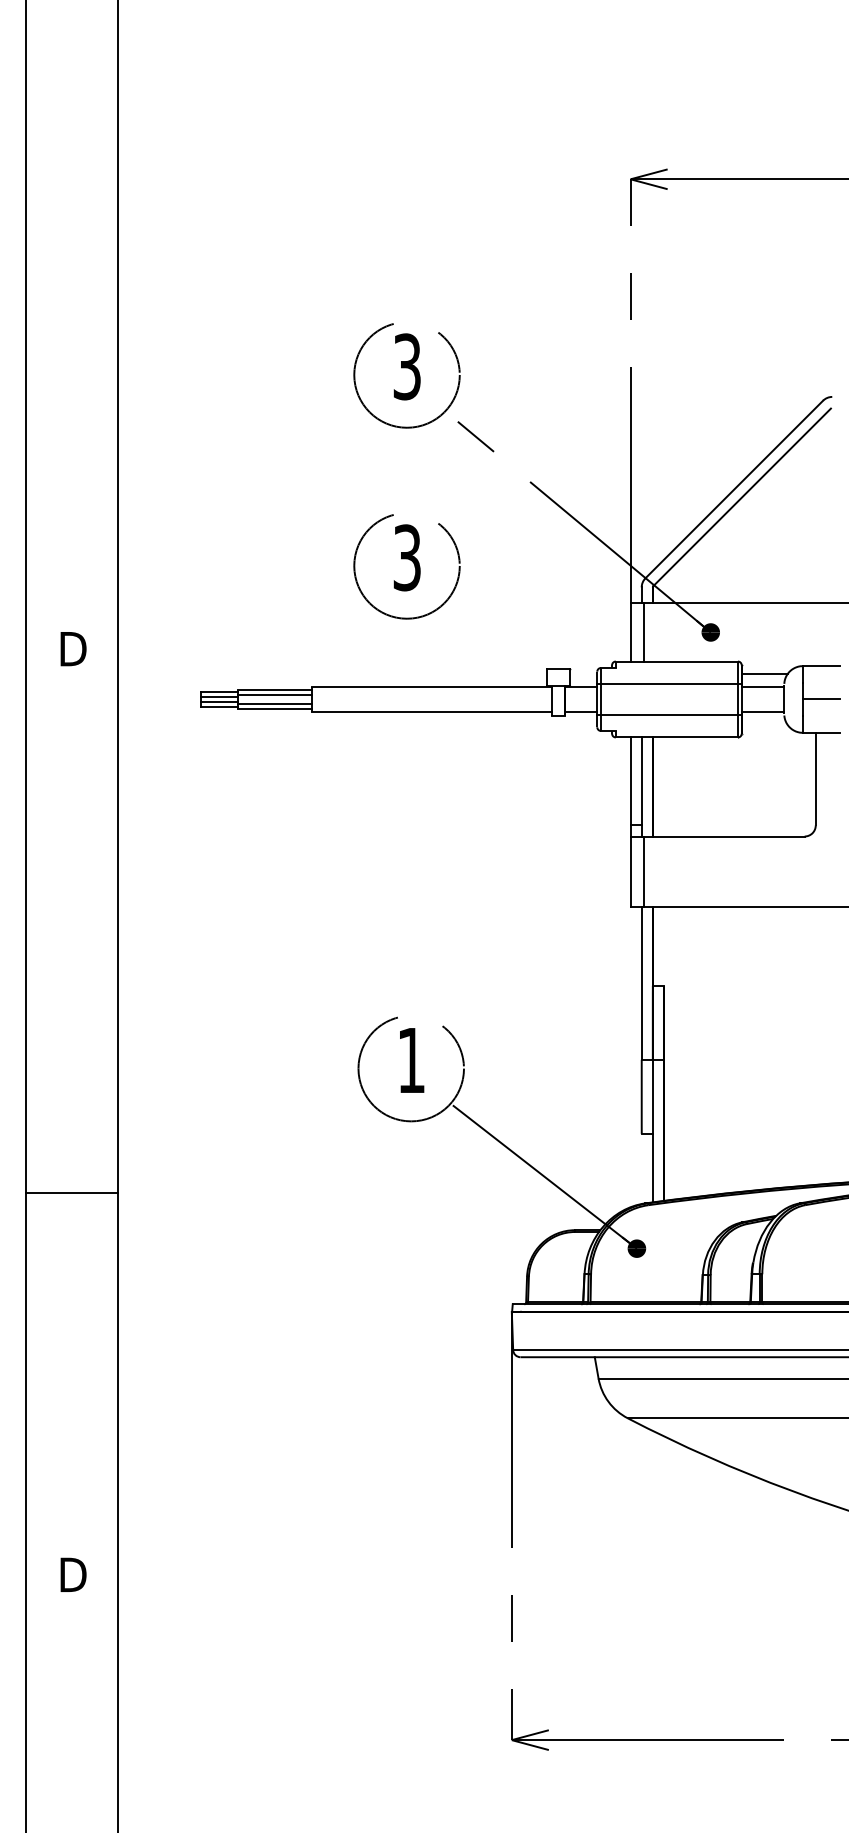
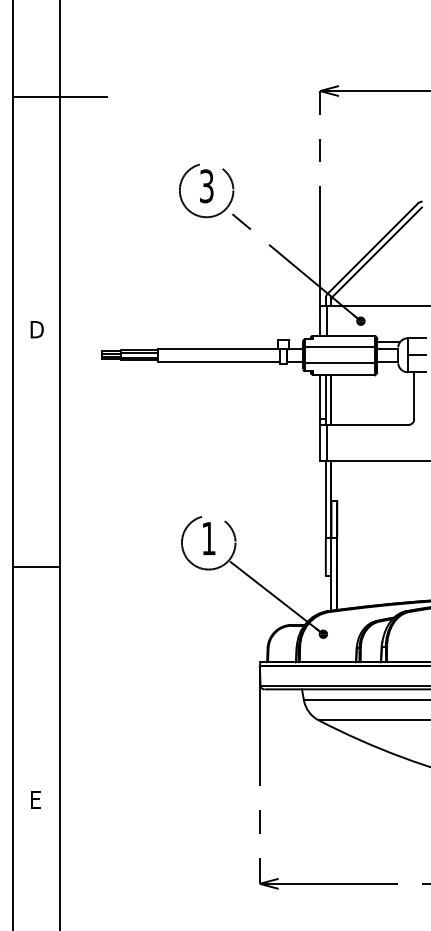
line: (117, 190) -> (59, 96), added
part: (406, 566) -> (206, 287), removed
line: (70, 1194) -> (35, 567), moved
text: (72, 1574) -> (36, 799), D -> E

